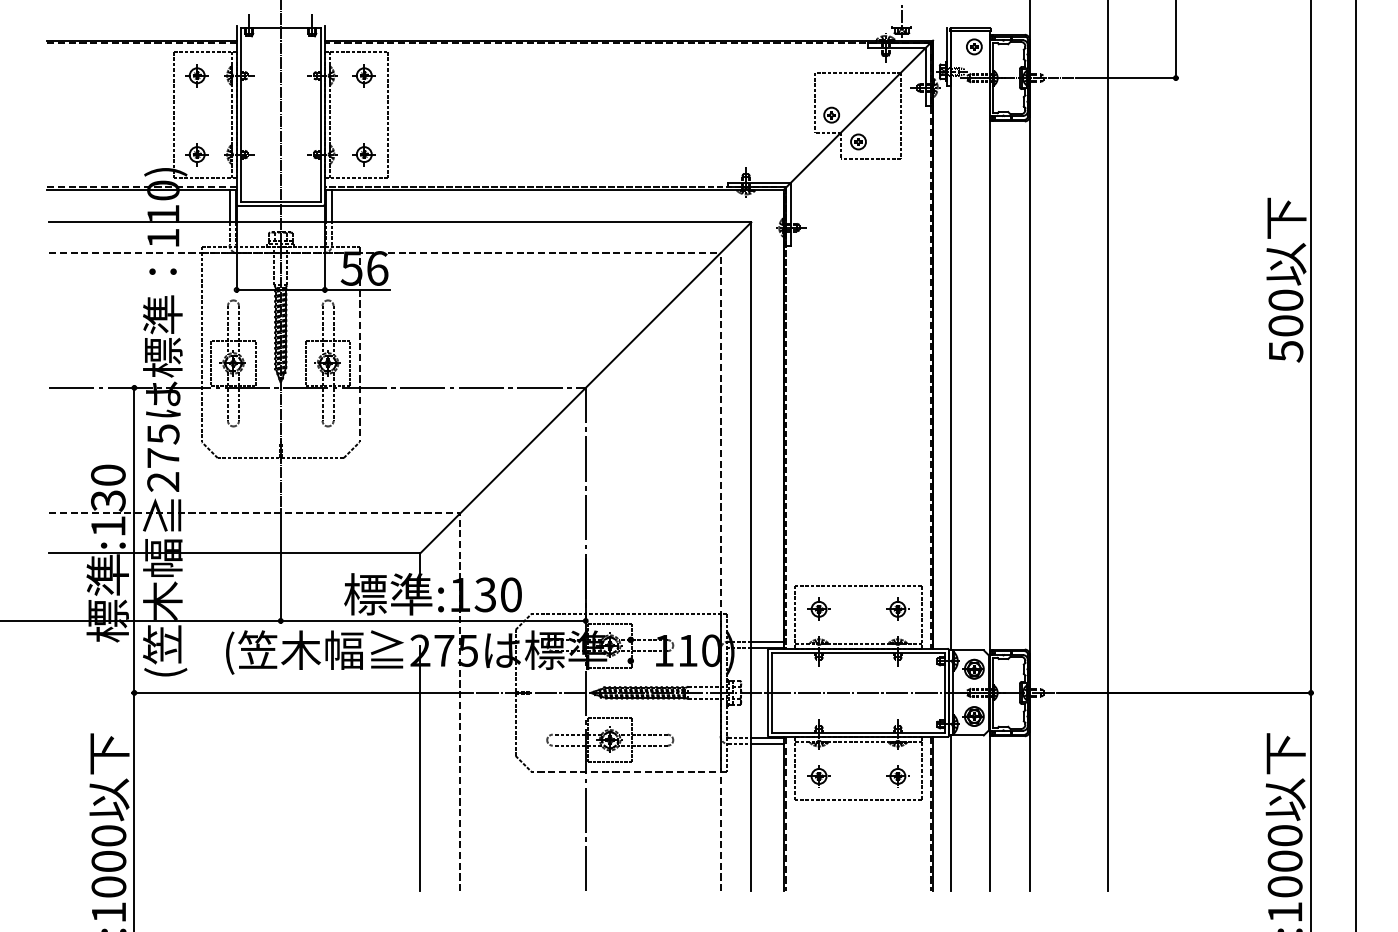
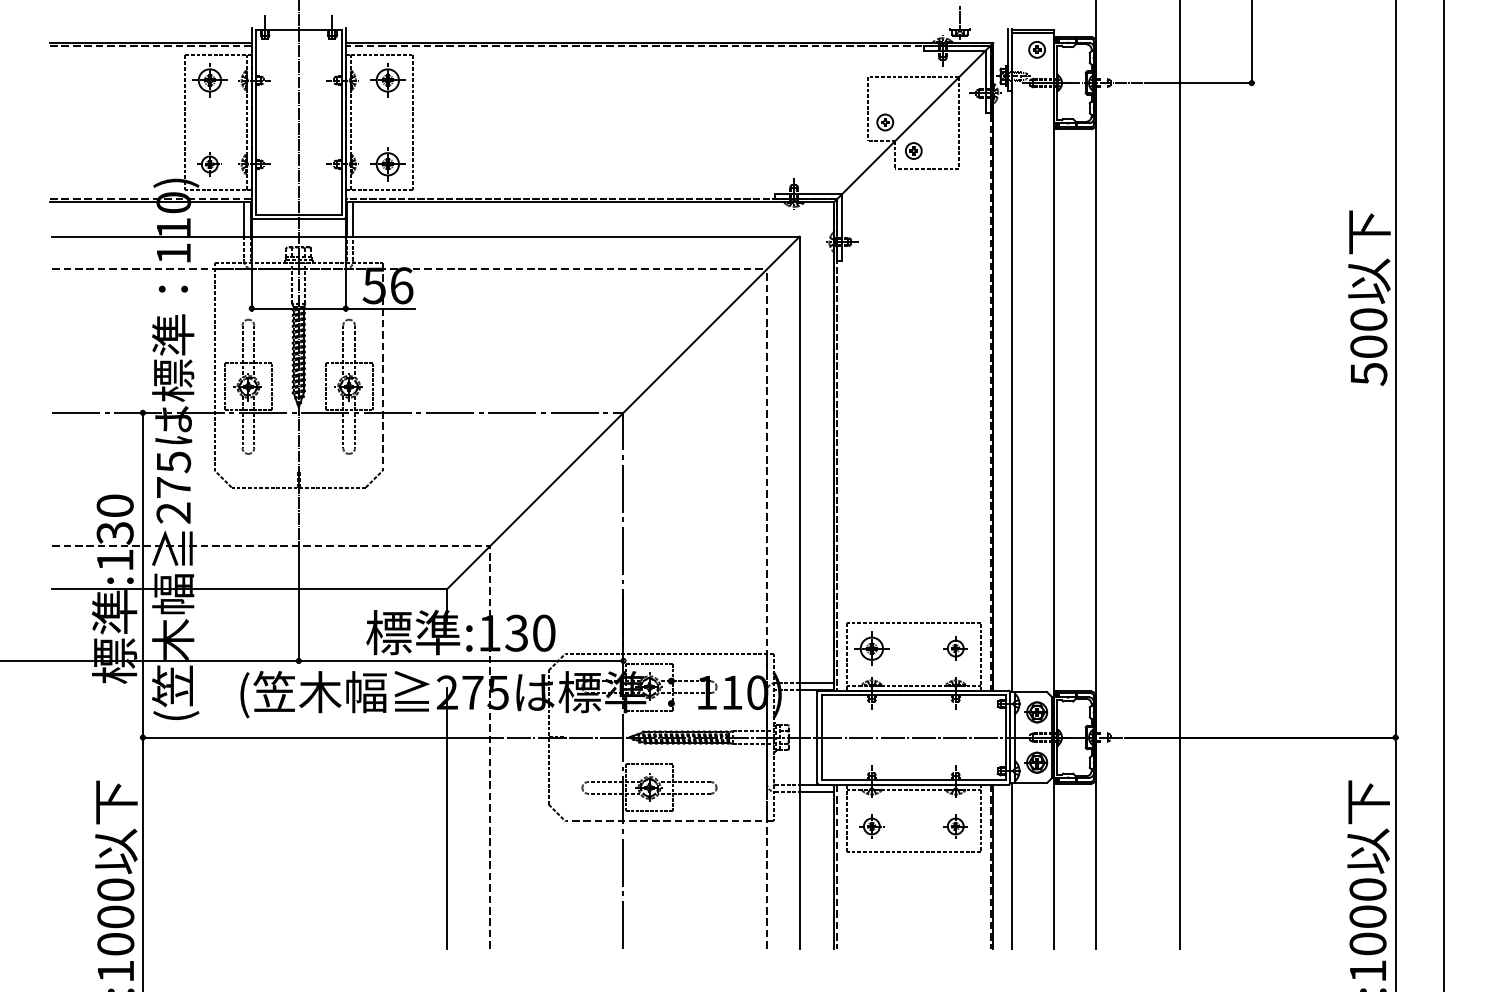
part: (196, 75) -> (209, 80), size x1.4
part: (363, 75) -> (386, 80), size x1.4
part: (363, 154) -> (386, 164), size x1.4
part: (818, 608) -> (871, 647), size x1.4

